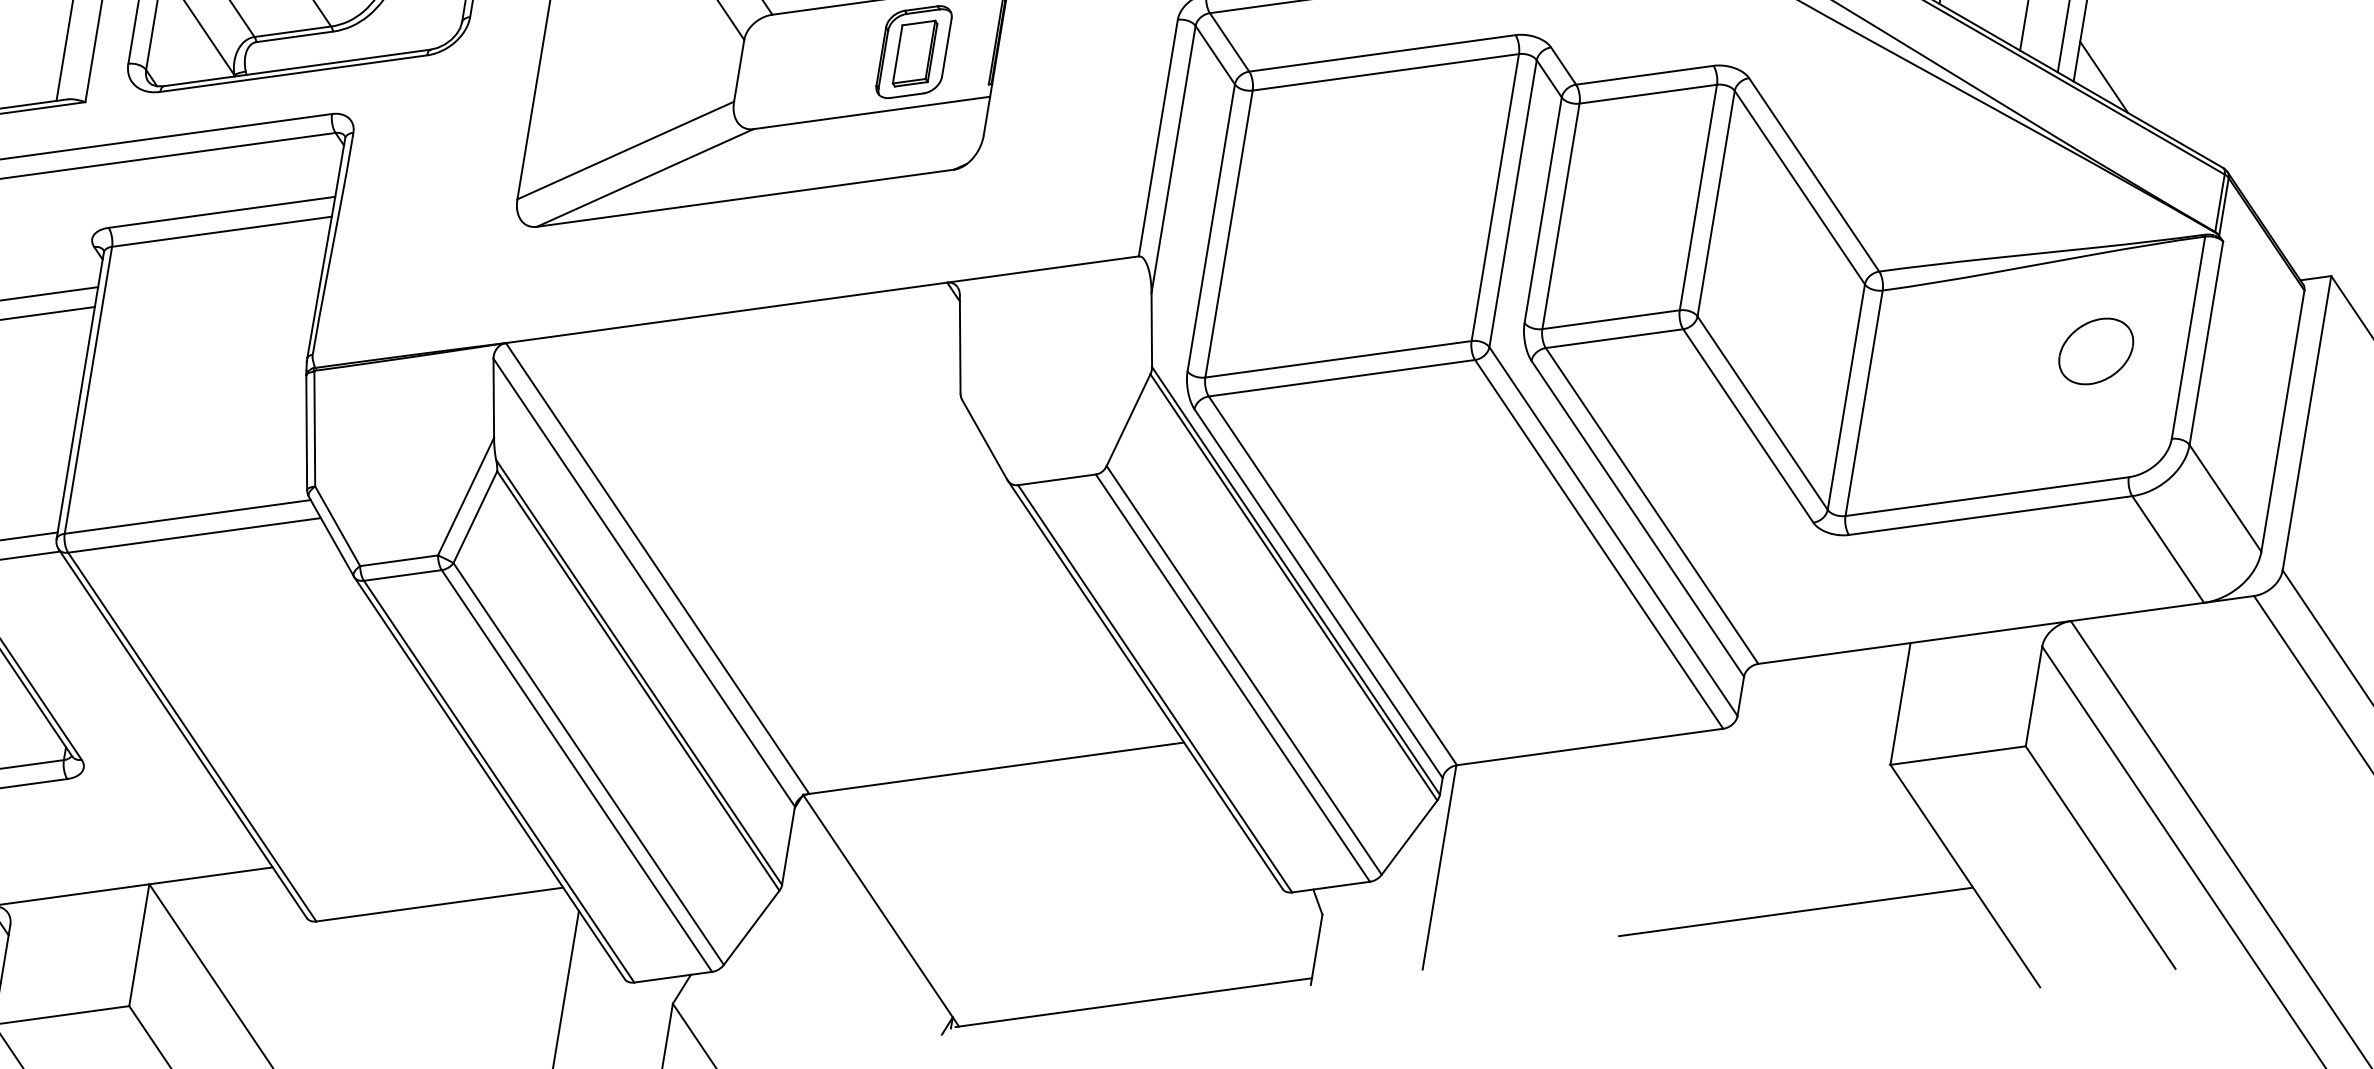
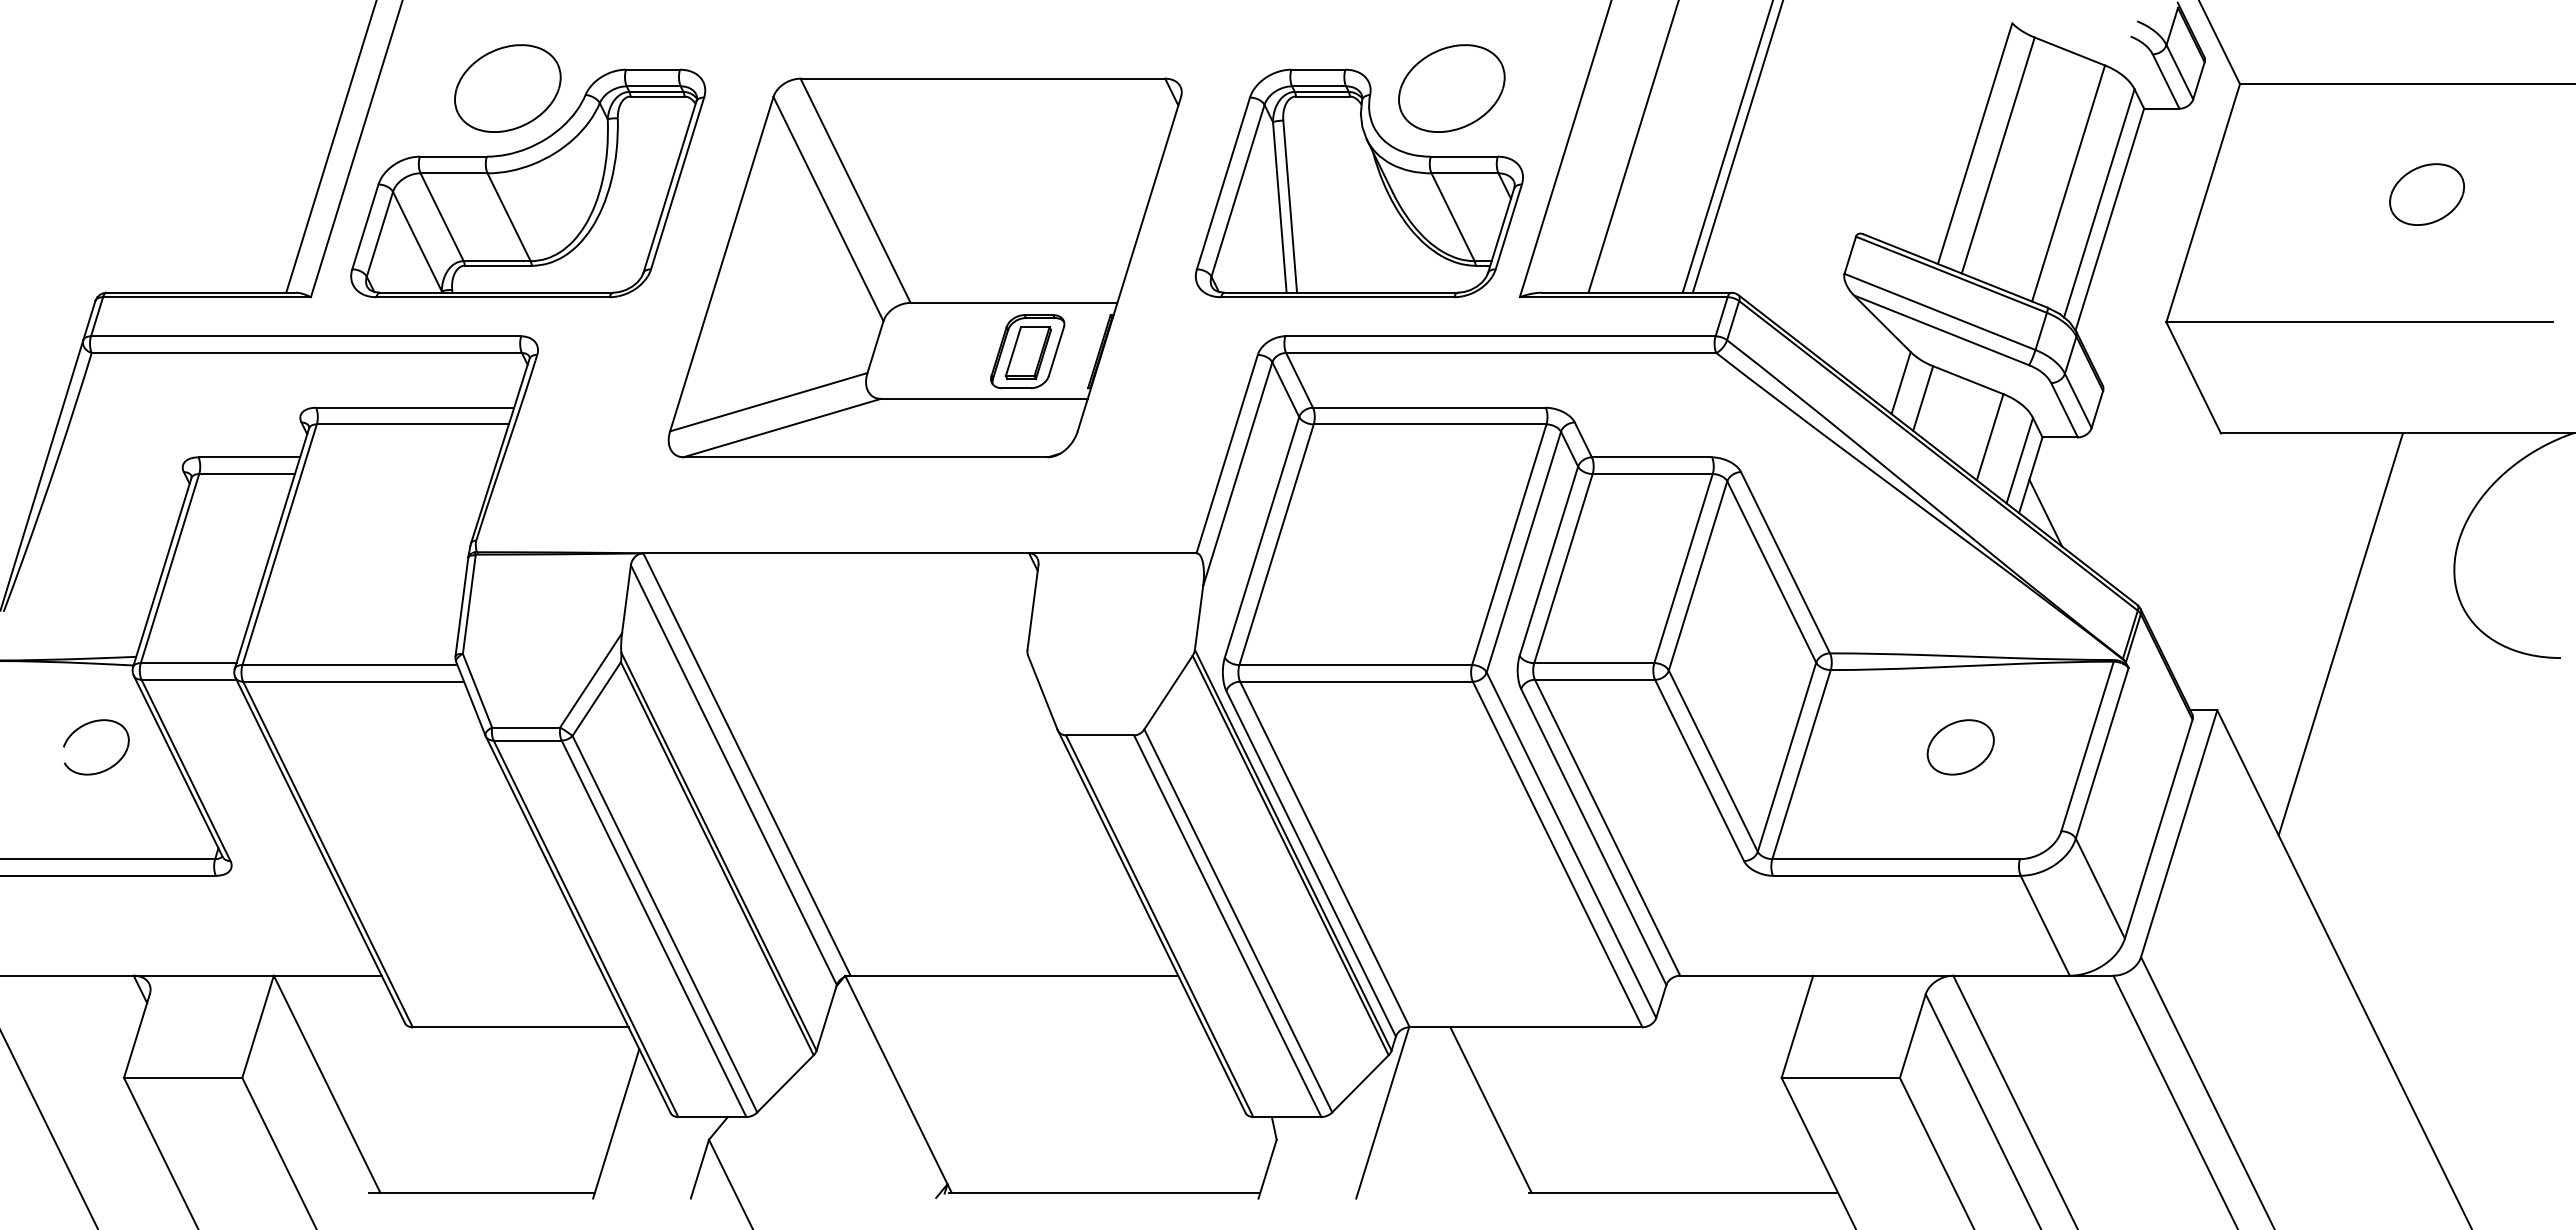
part: (2095, 351) -> (1960, 747), moved
line: (1562, 846) -> (1490, 1109), added

